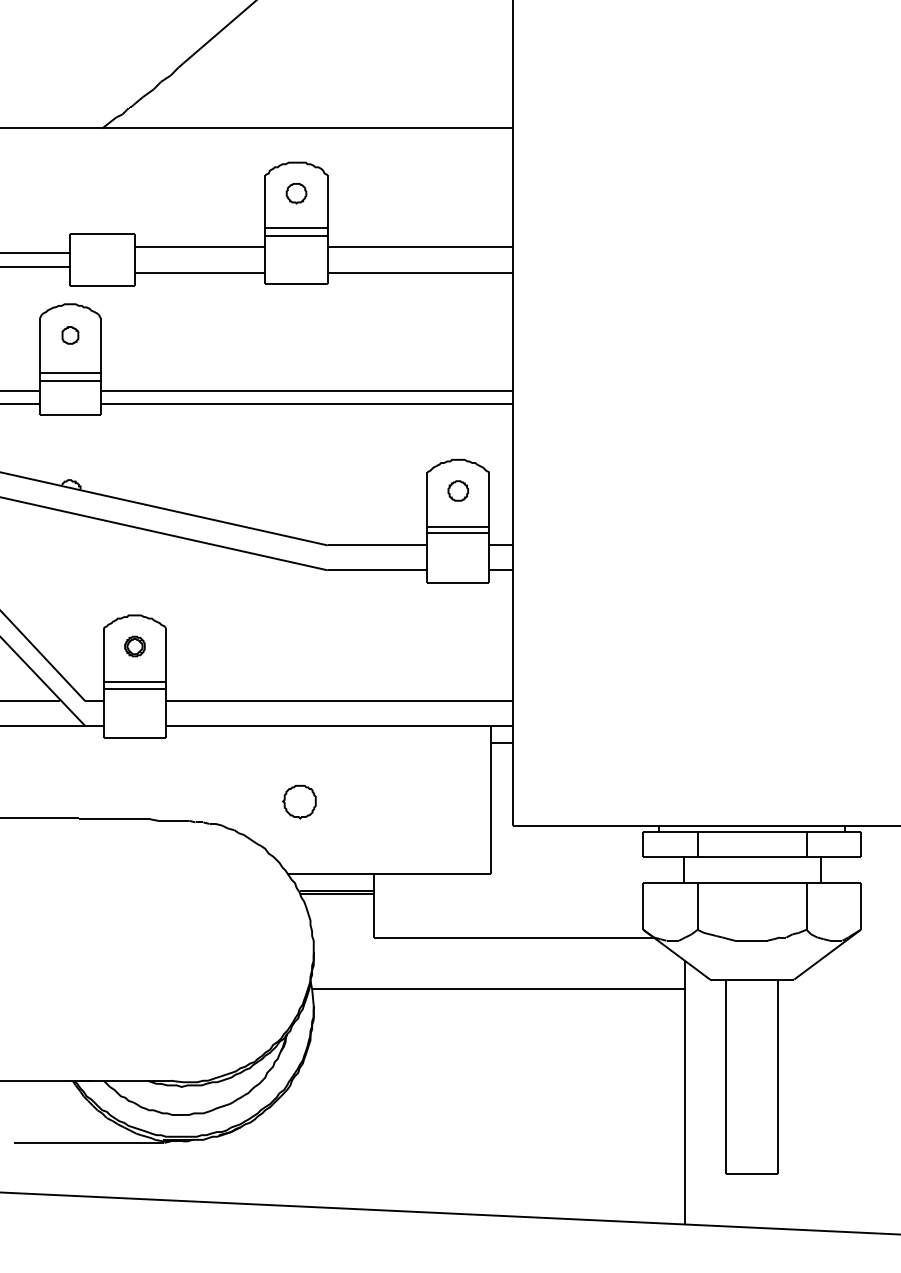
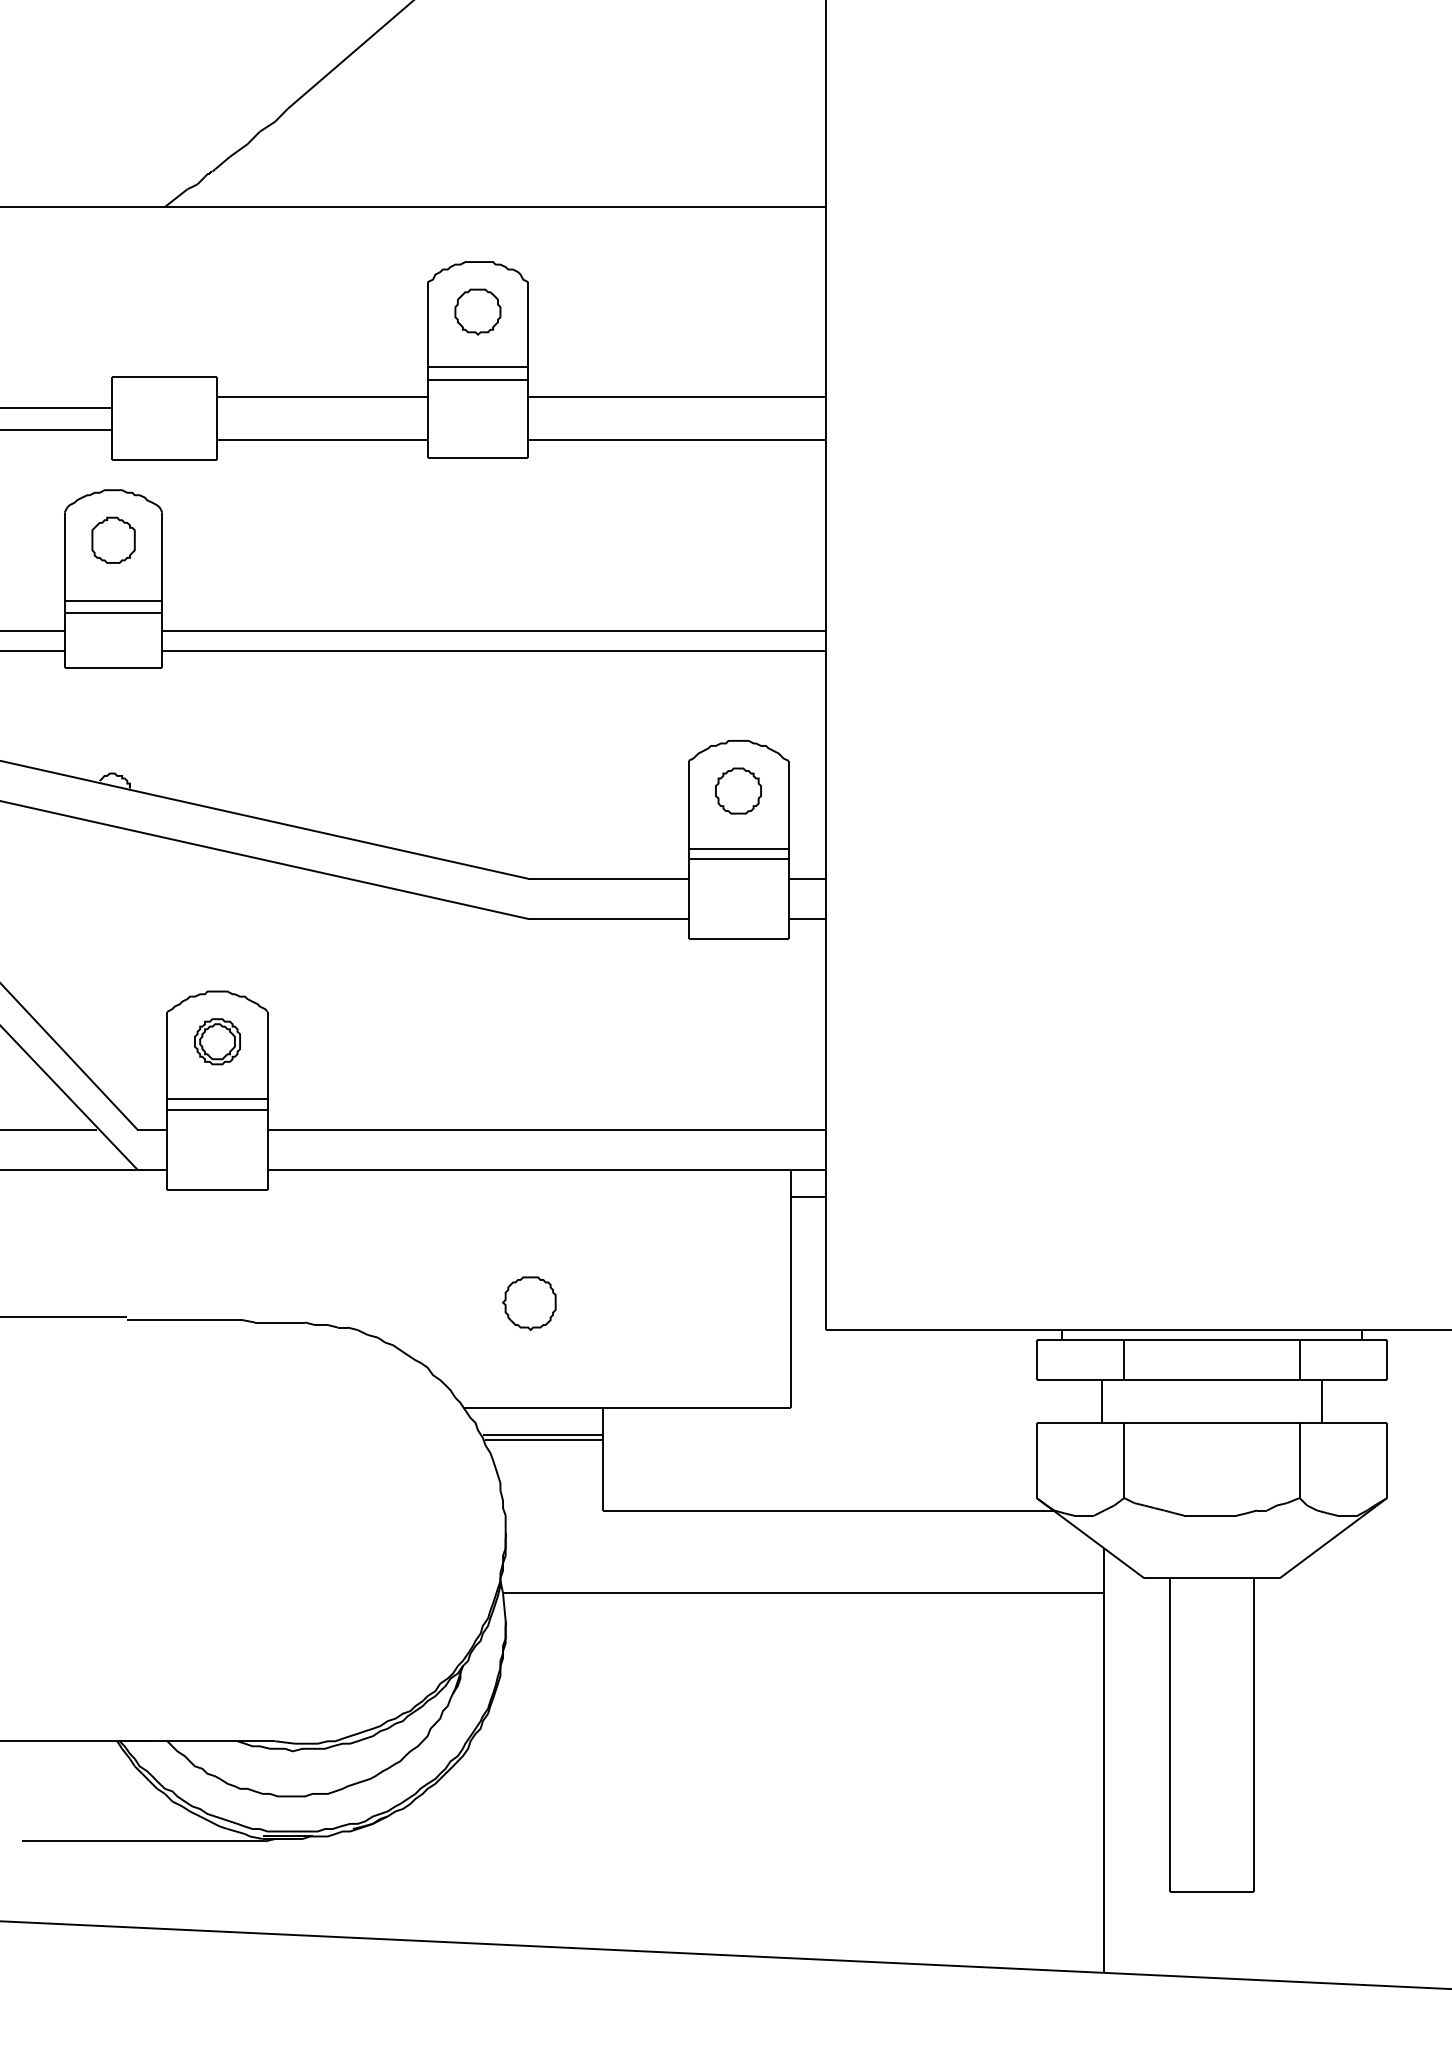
part: (296, 193) -> (477, 311), size x1.43
part: (70, 335) -> (113, 540), size x1.67
part: (458, 490) -> (738, 790), size x1.43
part: (134, 646) -> (216, 1041), size x1.43
part: (299, 802) -> (529, 1304), moved

